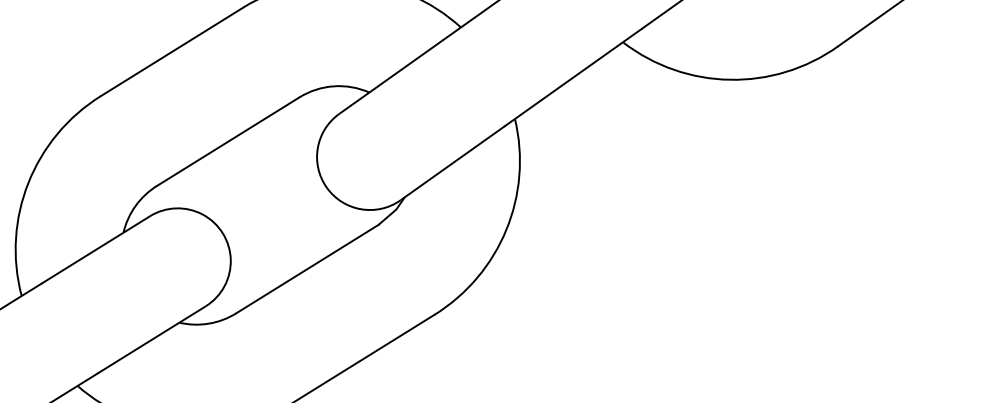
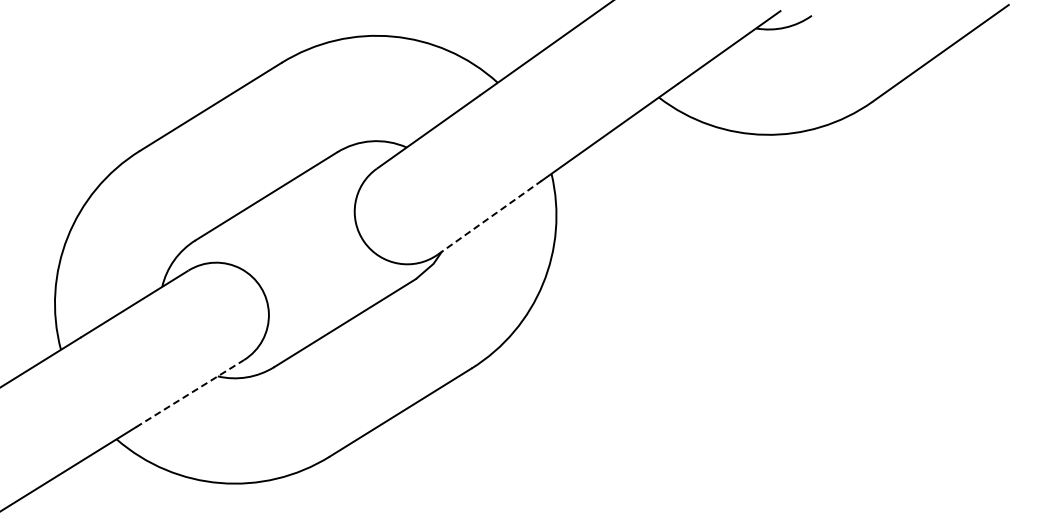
line: (452, 162) -> (489, 217), solid -> dashed
line: (151, 339) -> (190, 393), solid -> dashed

